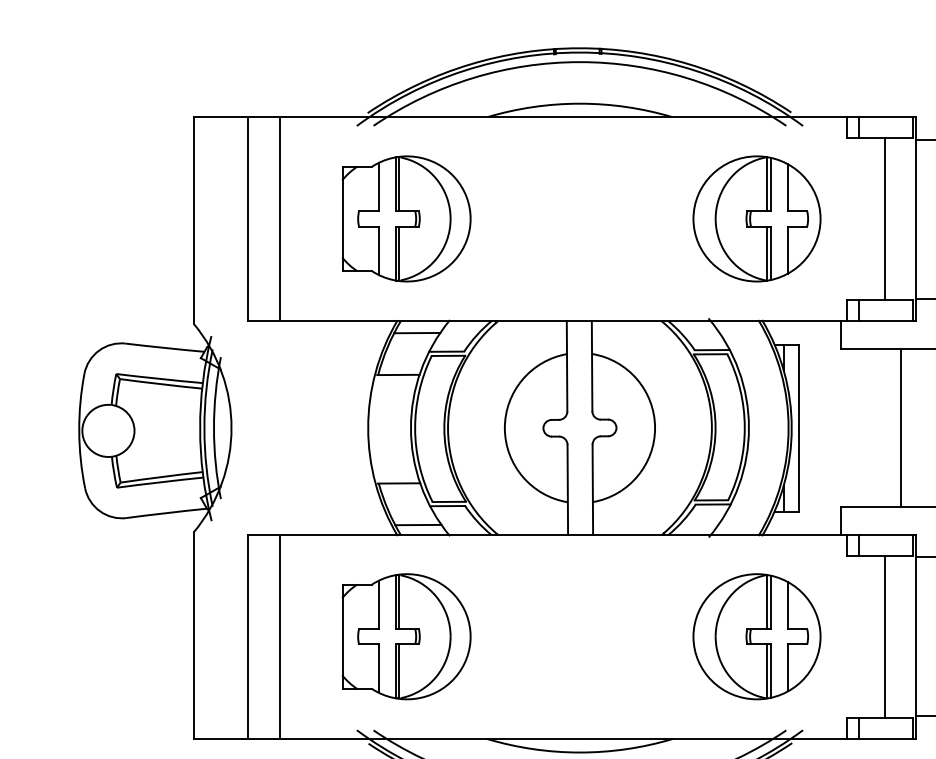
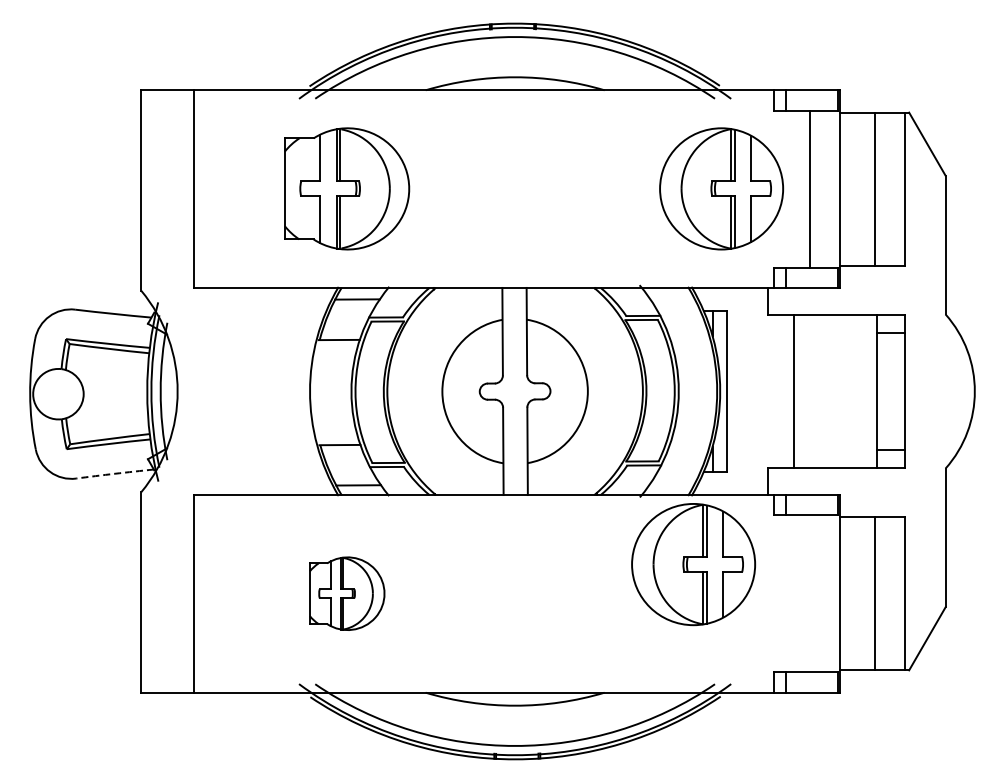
line: (279, 218) -> (224, 188), removed
part: (756, 218) -> (721, 188), moved
line: (901, 428) -> (794, 391), moved
arc: (167, 512) -> (115, 473), solid -> dashed
line: (279, 636) -> (224, 593), removed
part: (406, 636) -> (347, 593), size x0.6
part: (756, 636) -> (693, 564), moved
line: (884, 636) -> (810, 593), removed

